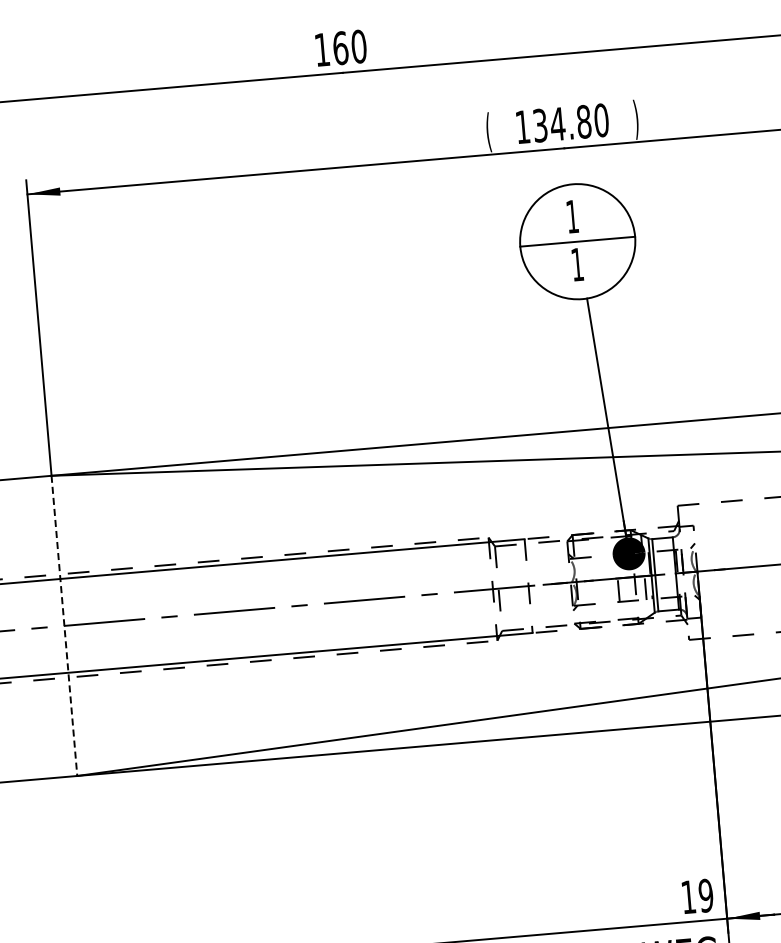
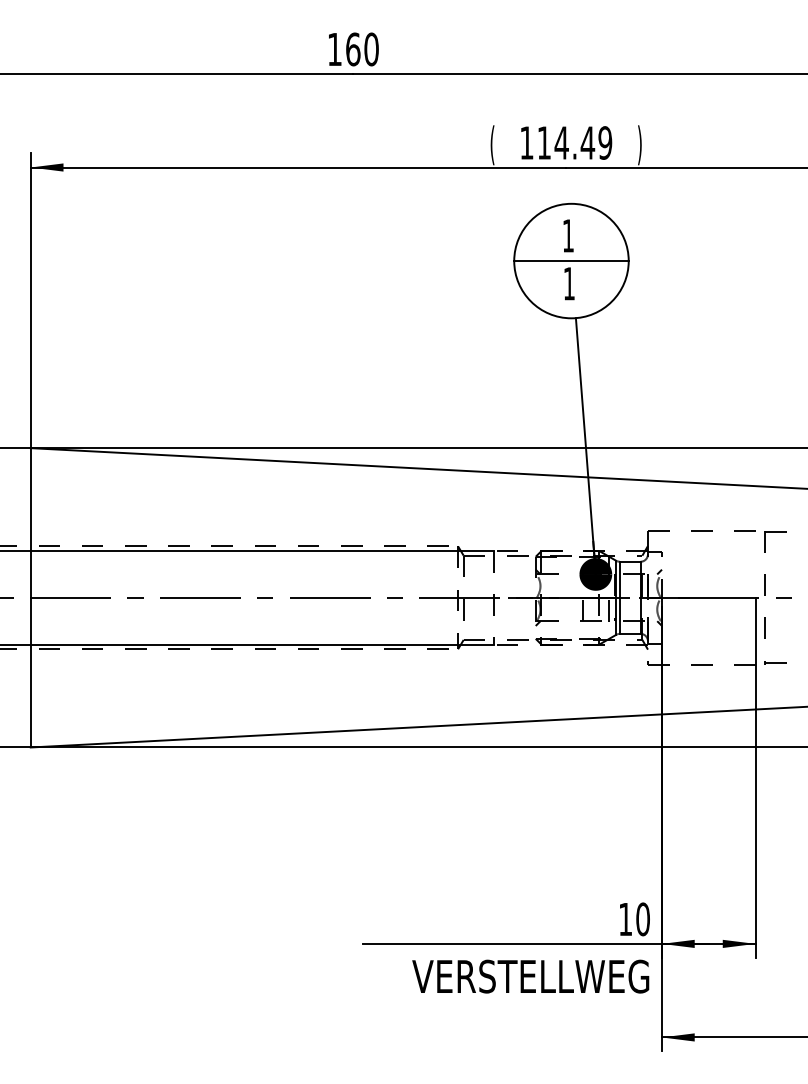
text: (570, 122) -> (574, 142), 134.80 -> 114.49
line: (64, 625) -> (30, 597), dashed -> solid
text: (705, 895) -> (642, 919), 19 -> 10

